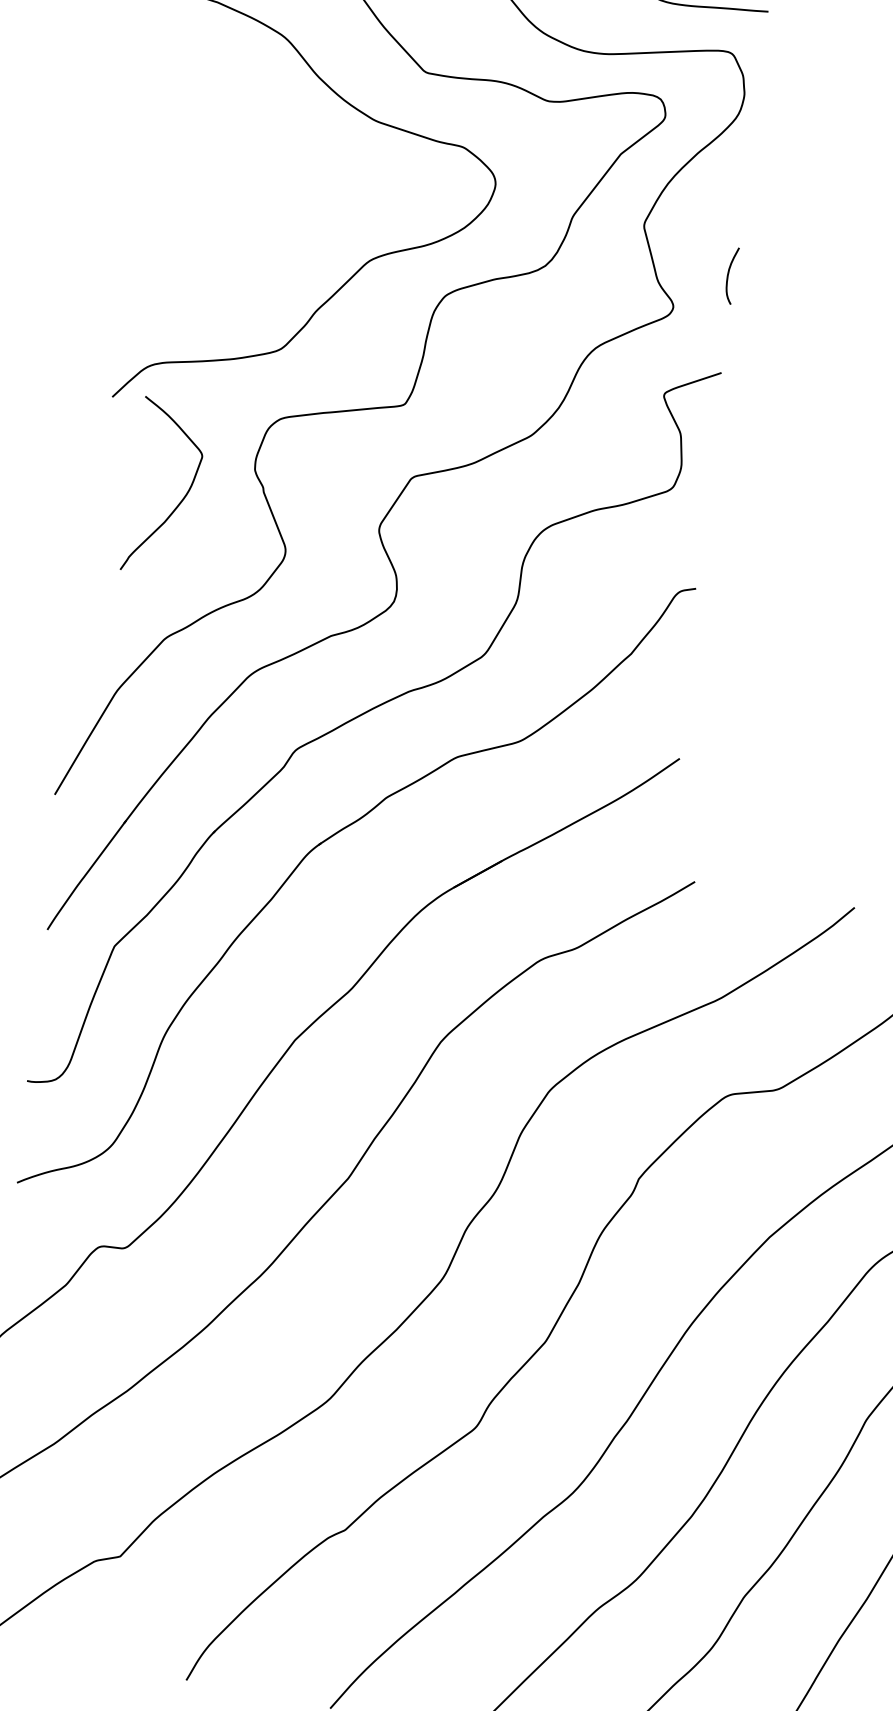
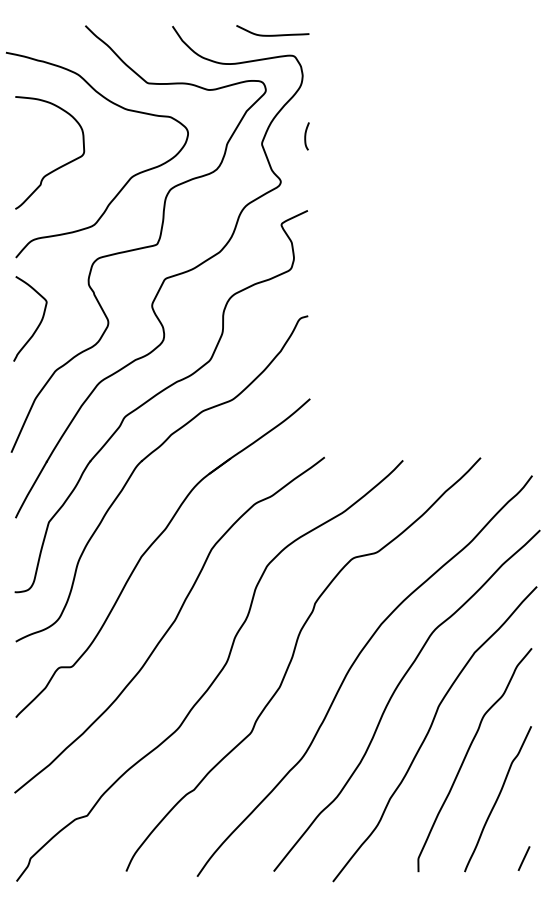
curve: (219, 222) -> (57, 167), added
curve: (730, 275) -> (306, 136), moved
curve: (182, 496) -> (39, 322), moved

